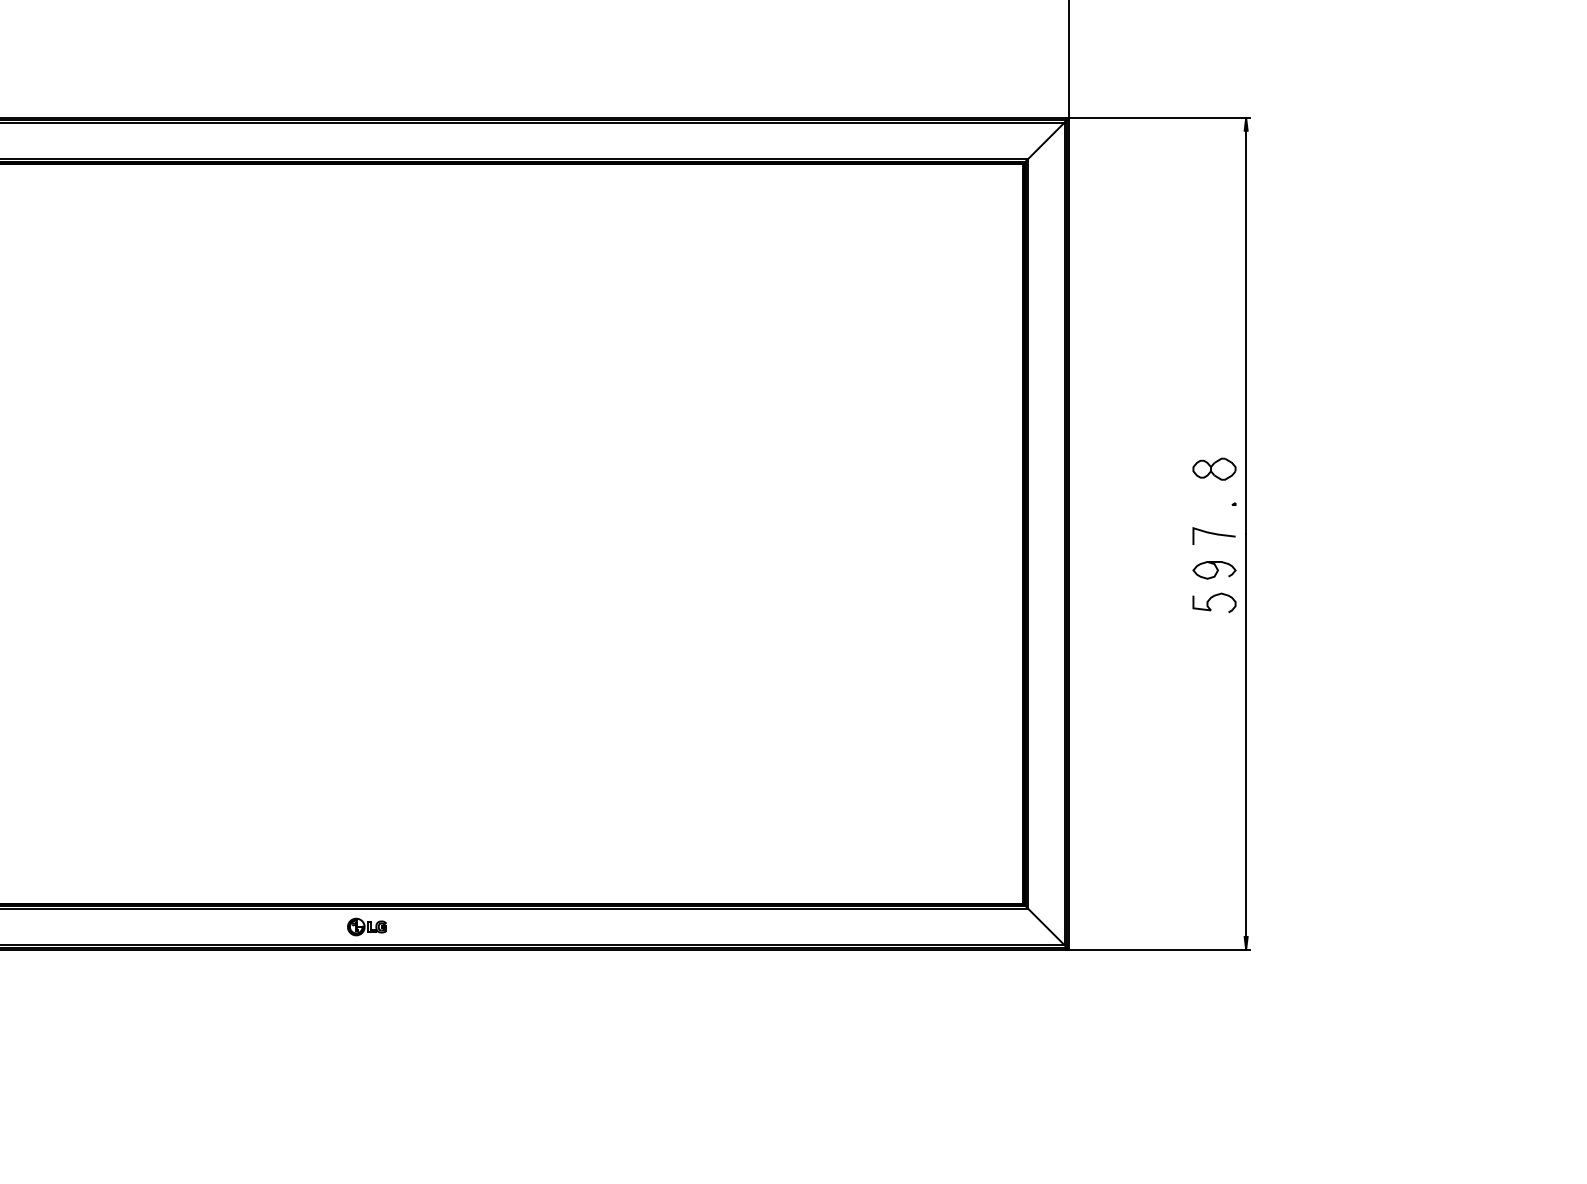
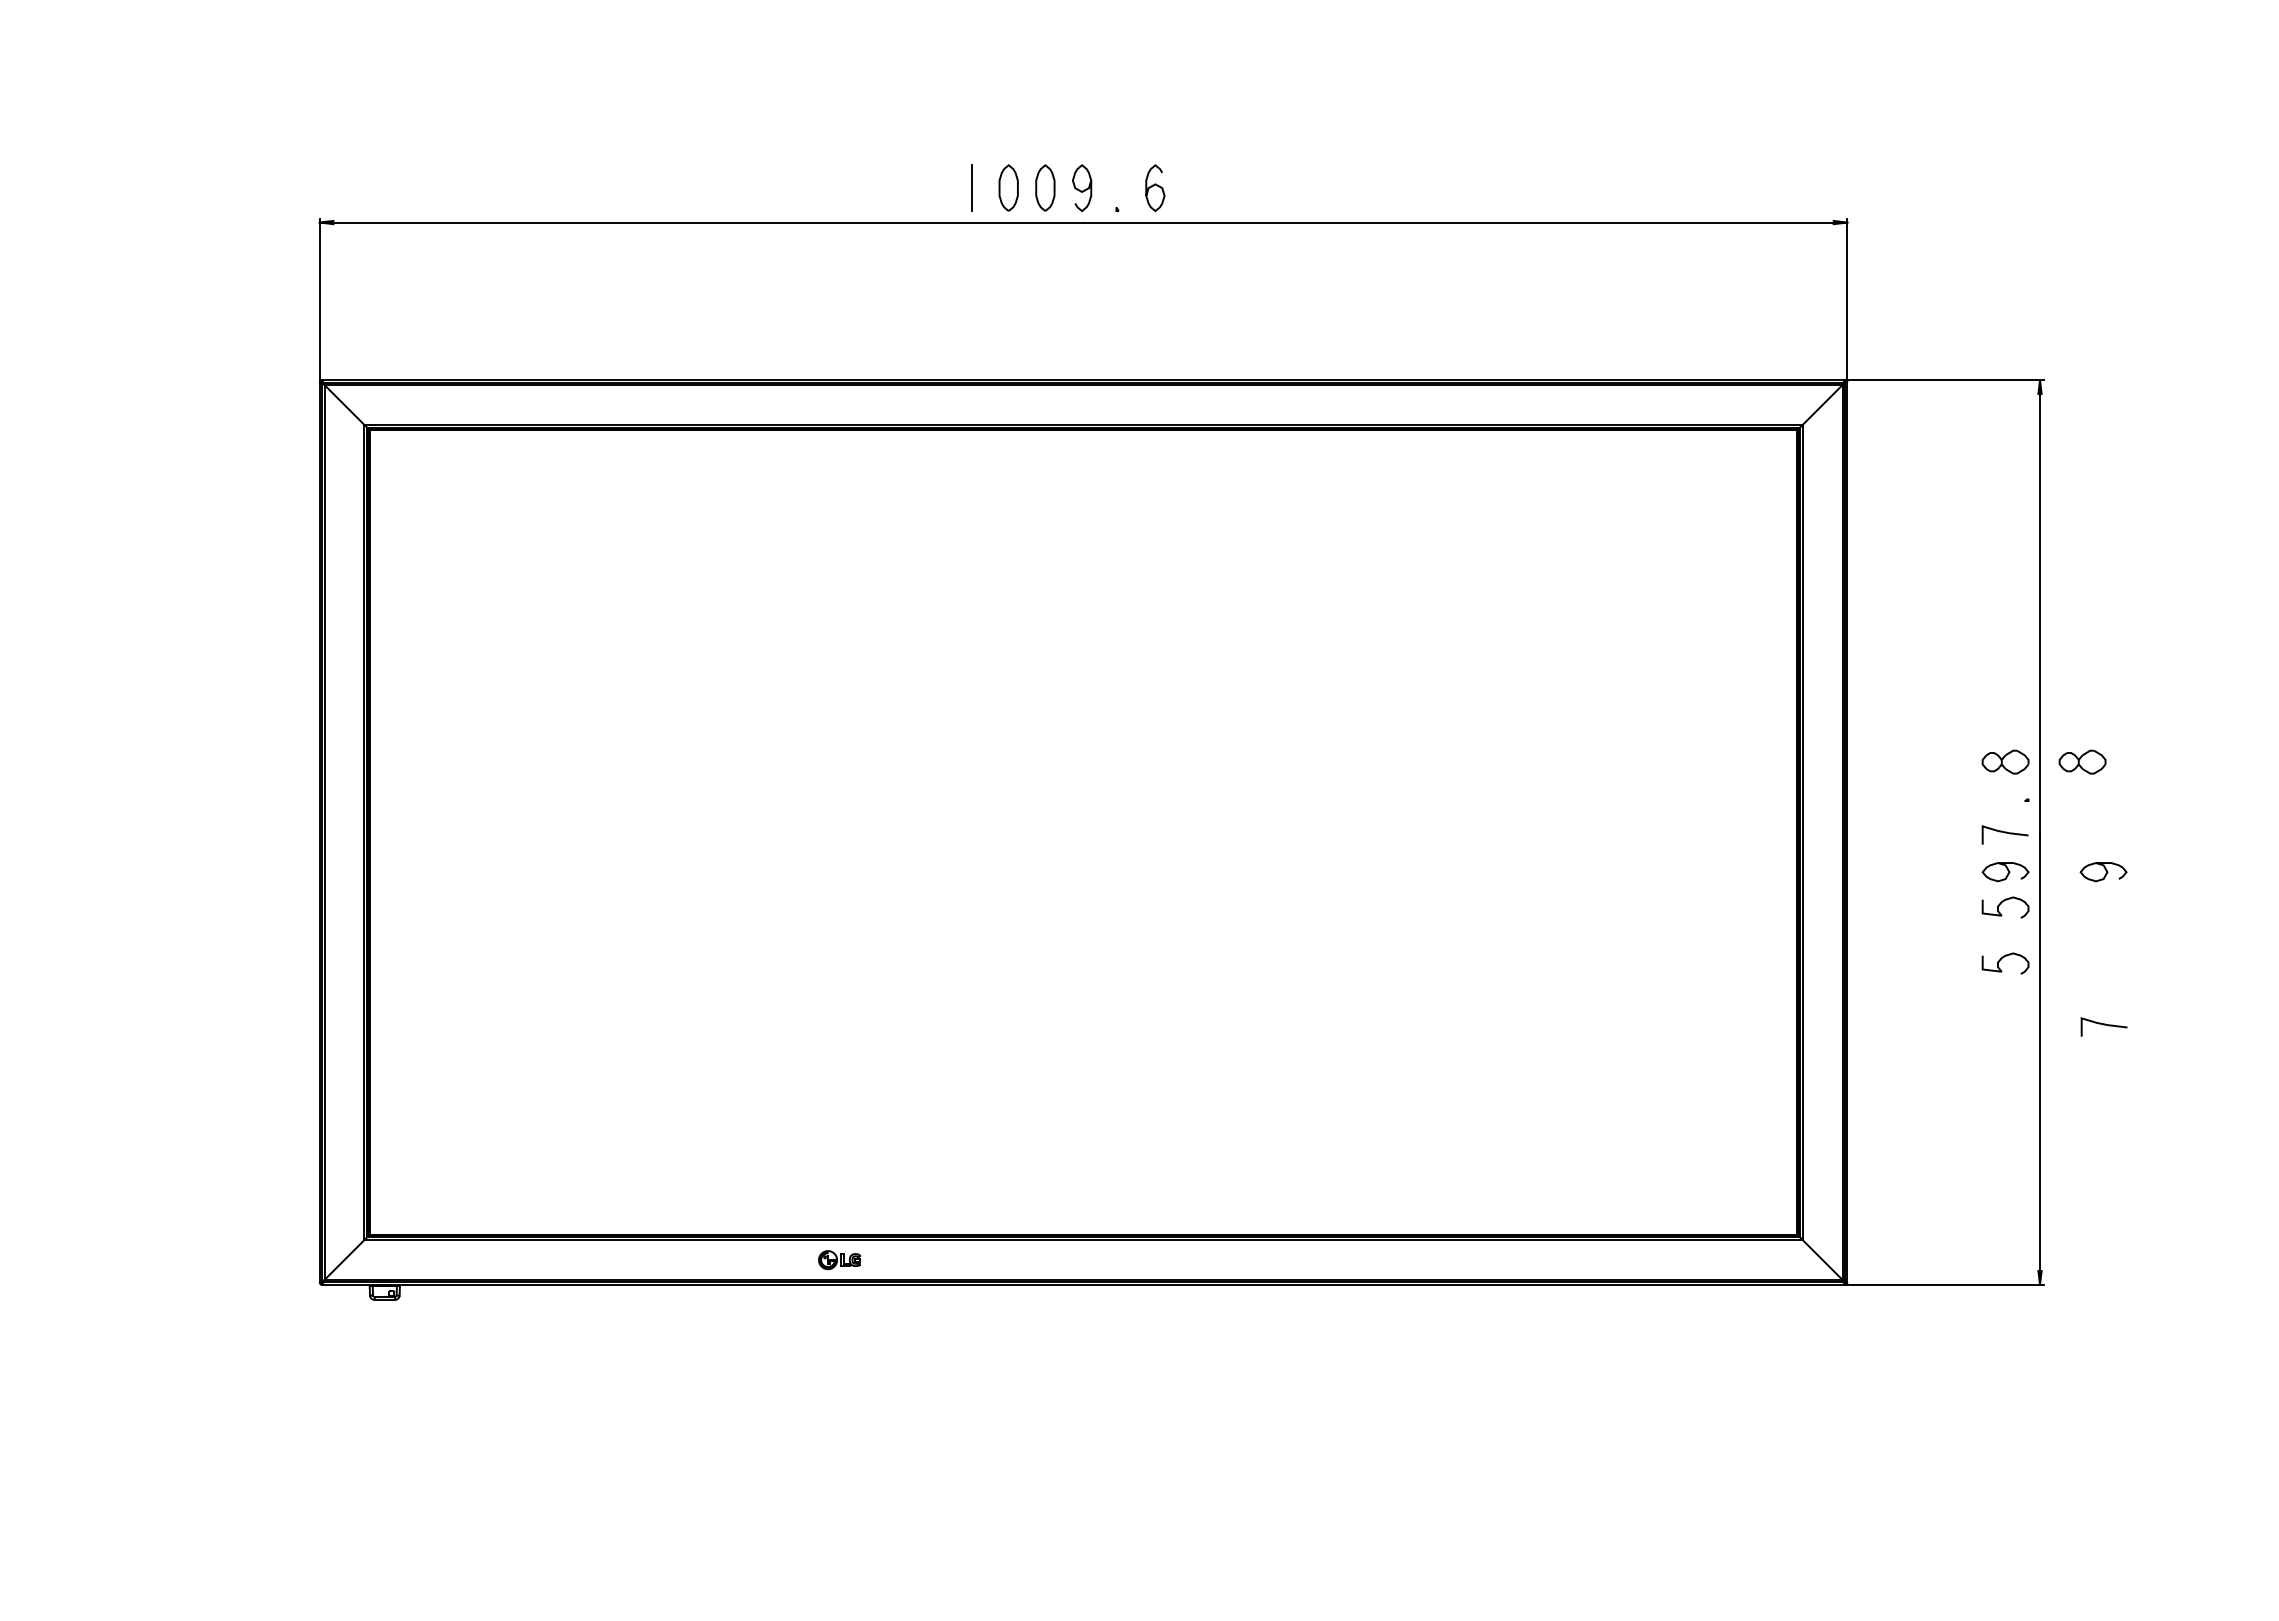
part: (1285, 468) -> (2082, 761), added
curve: (1306, 571) -> (2105, 873), added
curve: (1212, 649) -> (2003, 958), added
curve: (1304, 711) -> (2103, 1025), added
part: (366, 927) -> (839, 1260), moved

